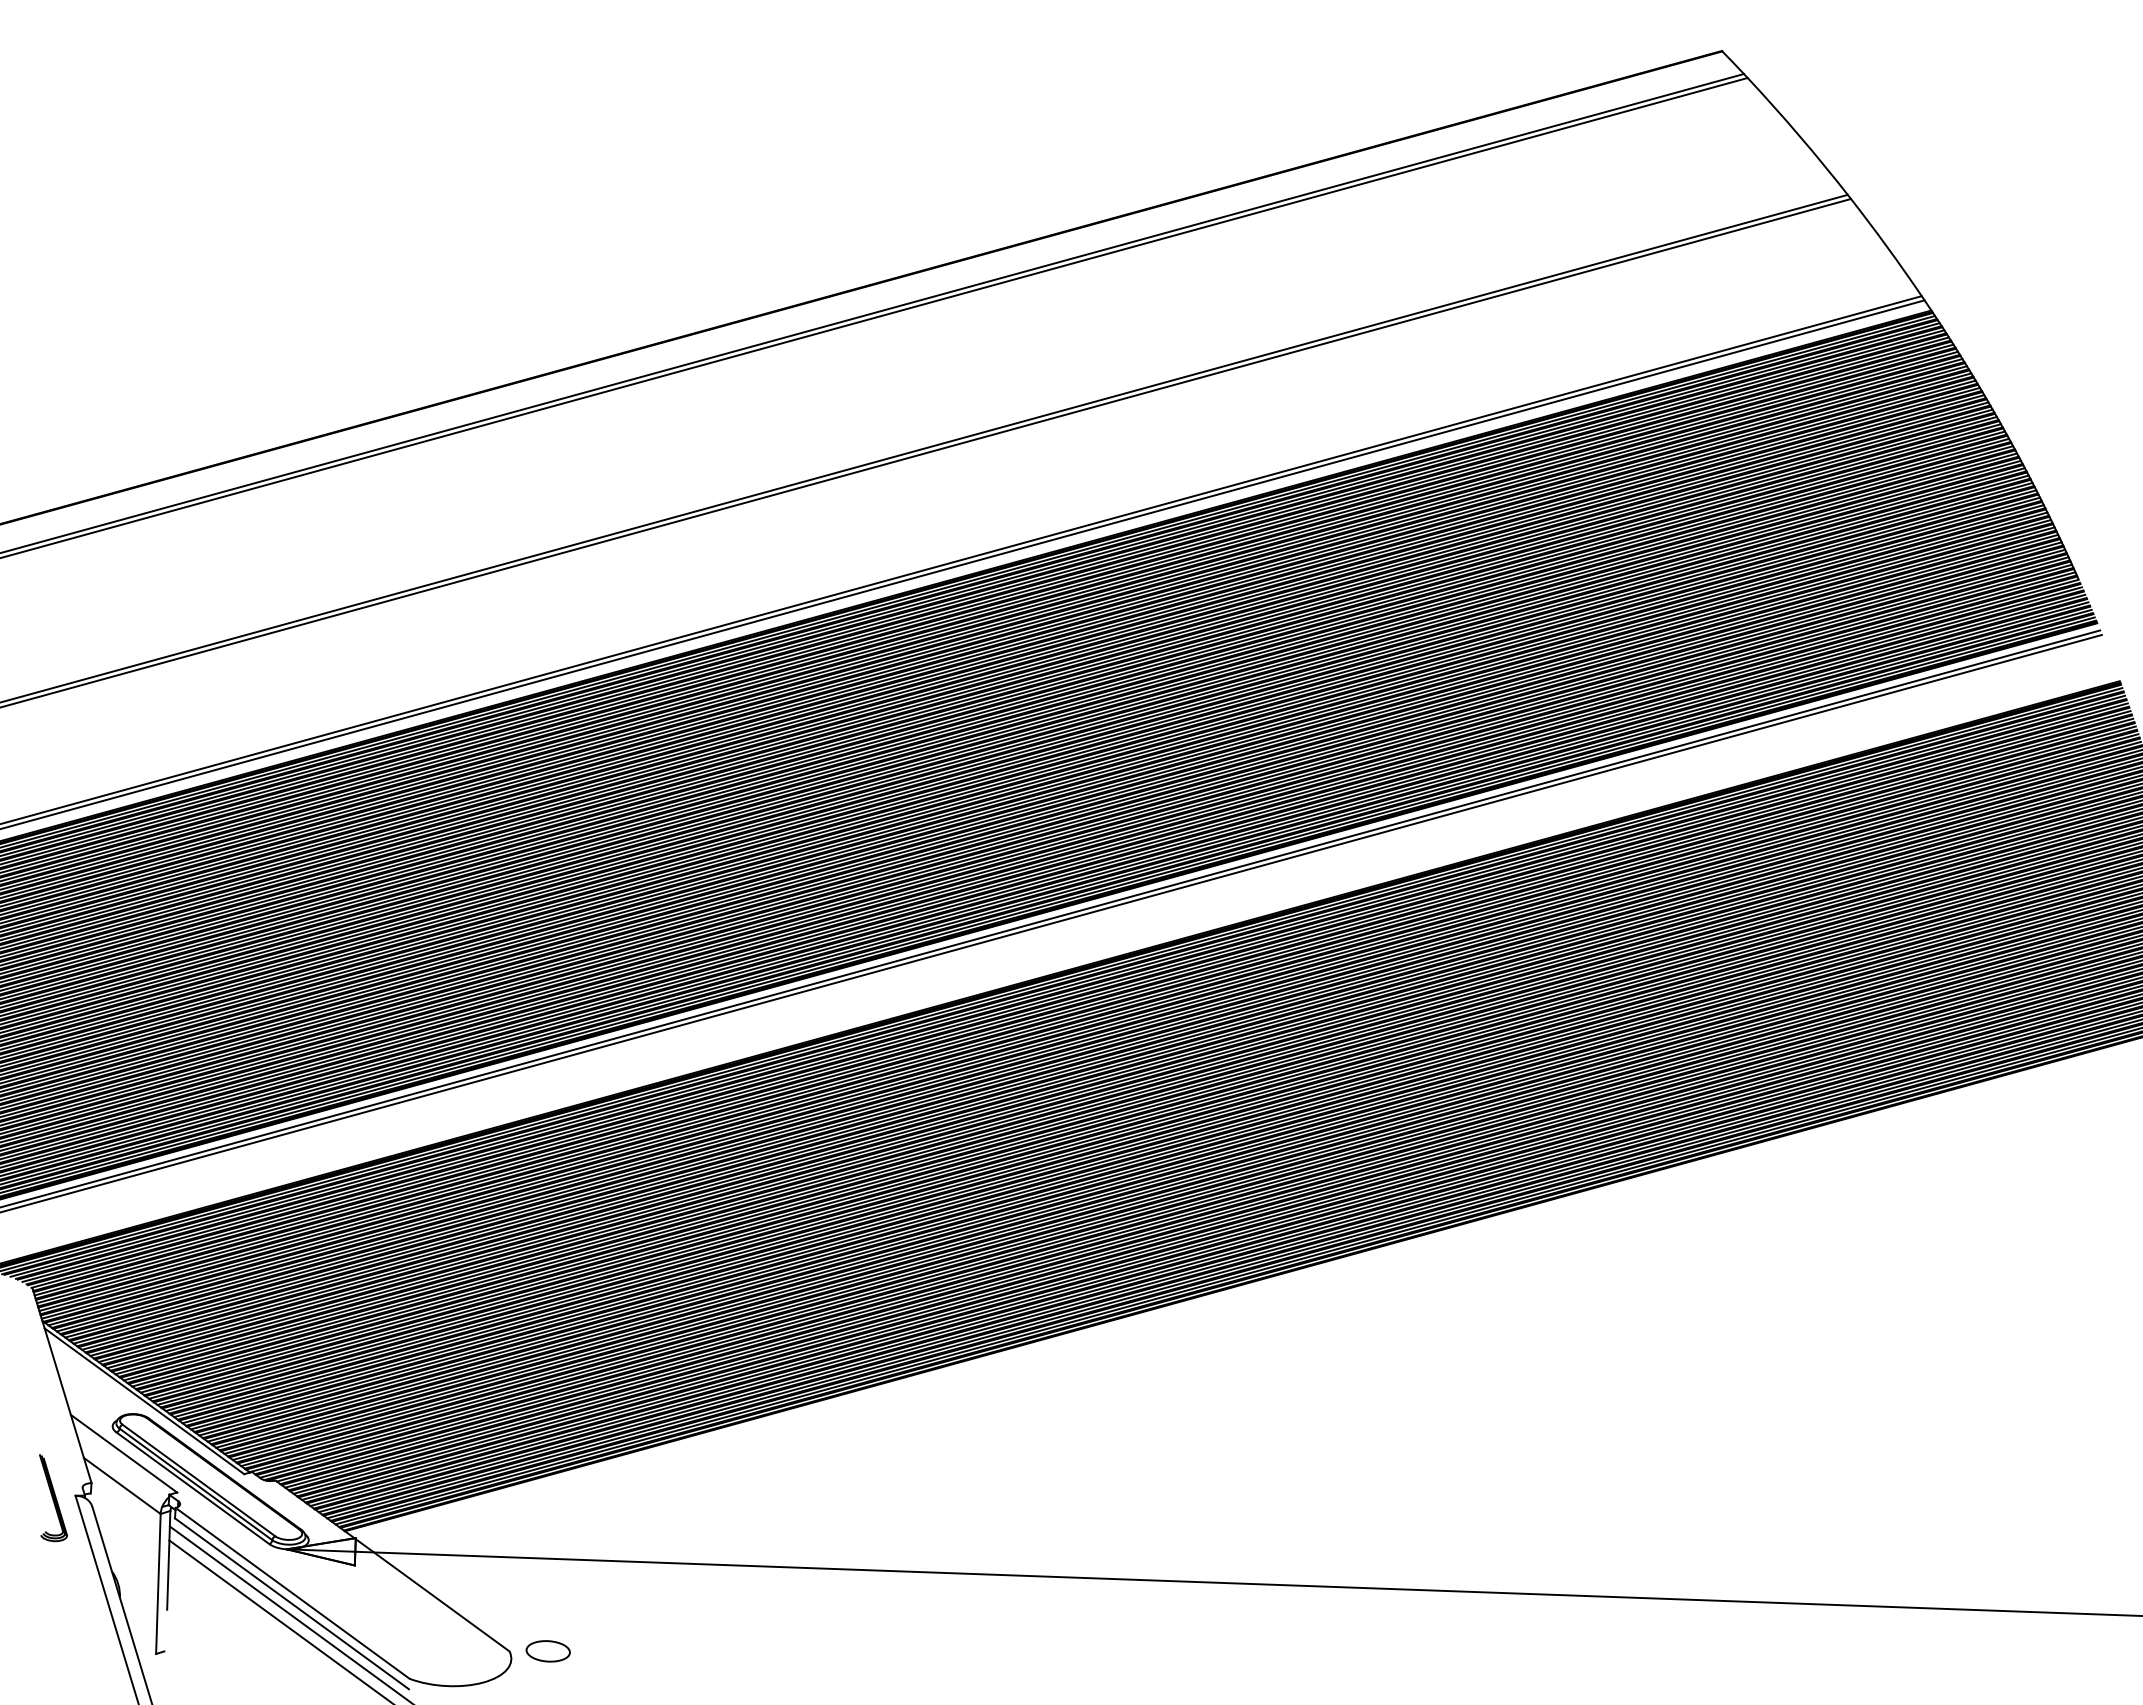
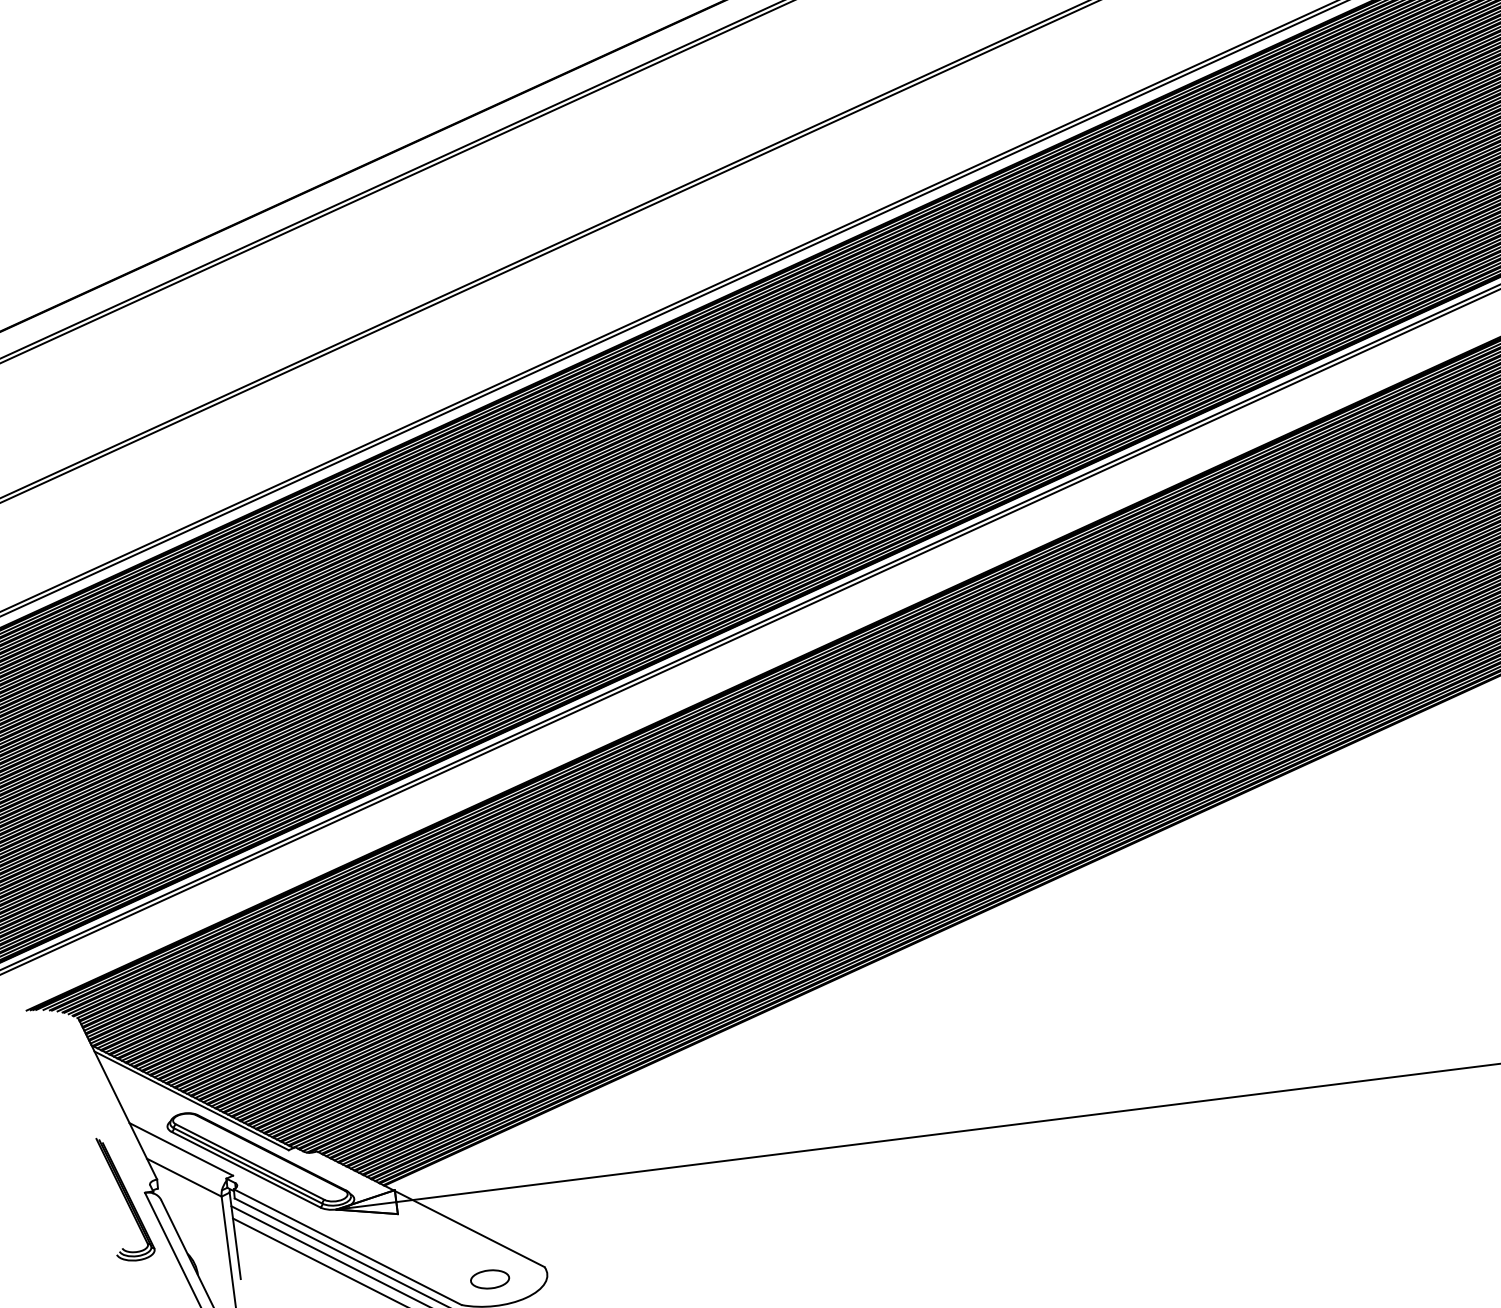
part: (53, 1497) -> (126, 1197), size x1.67
part: (547, 1651) -> (489, 1279), moved

